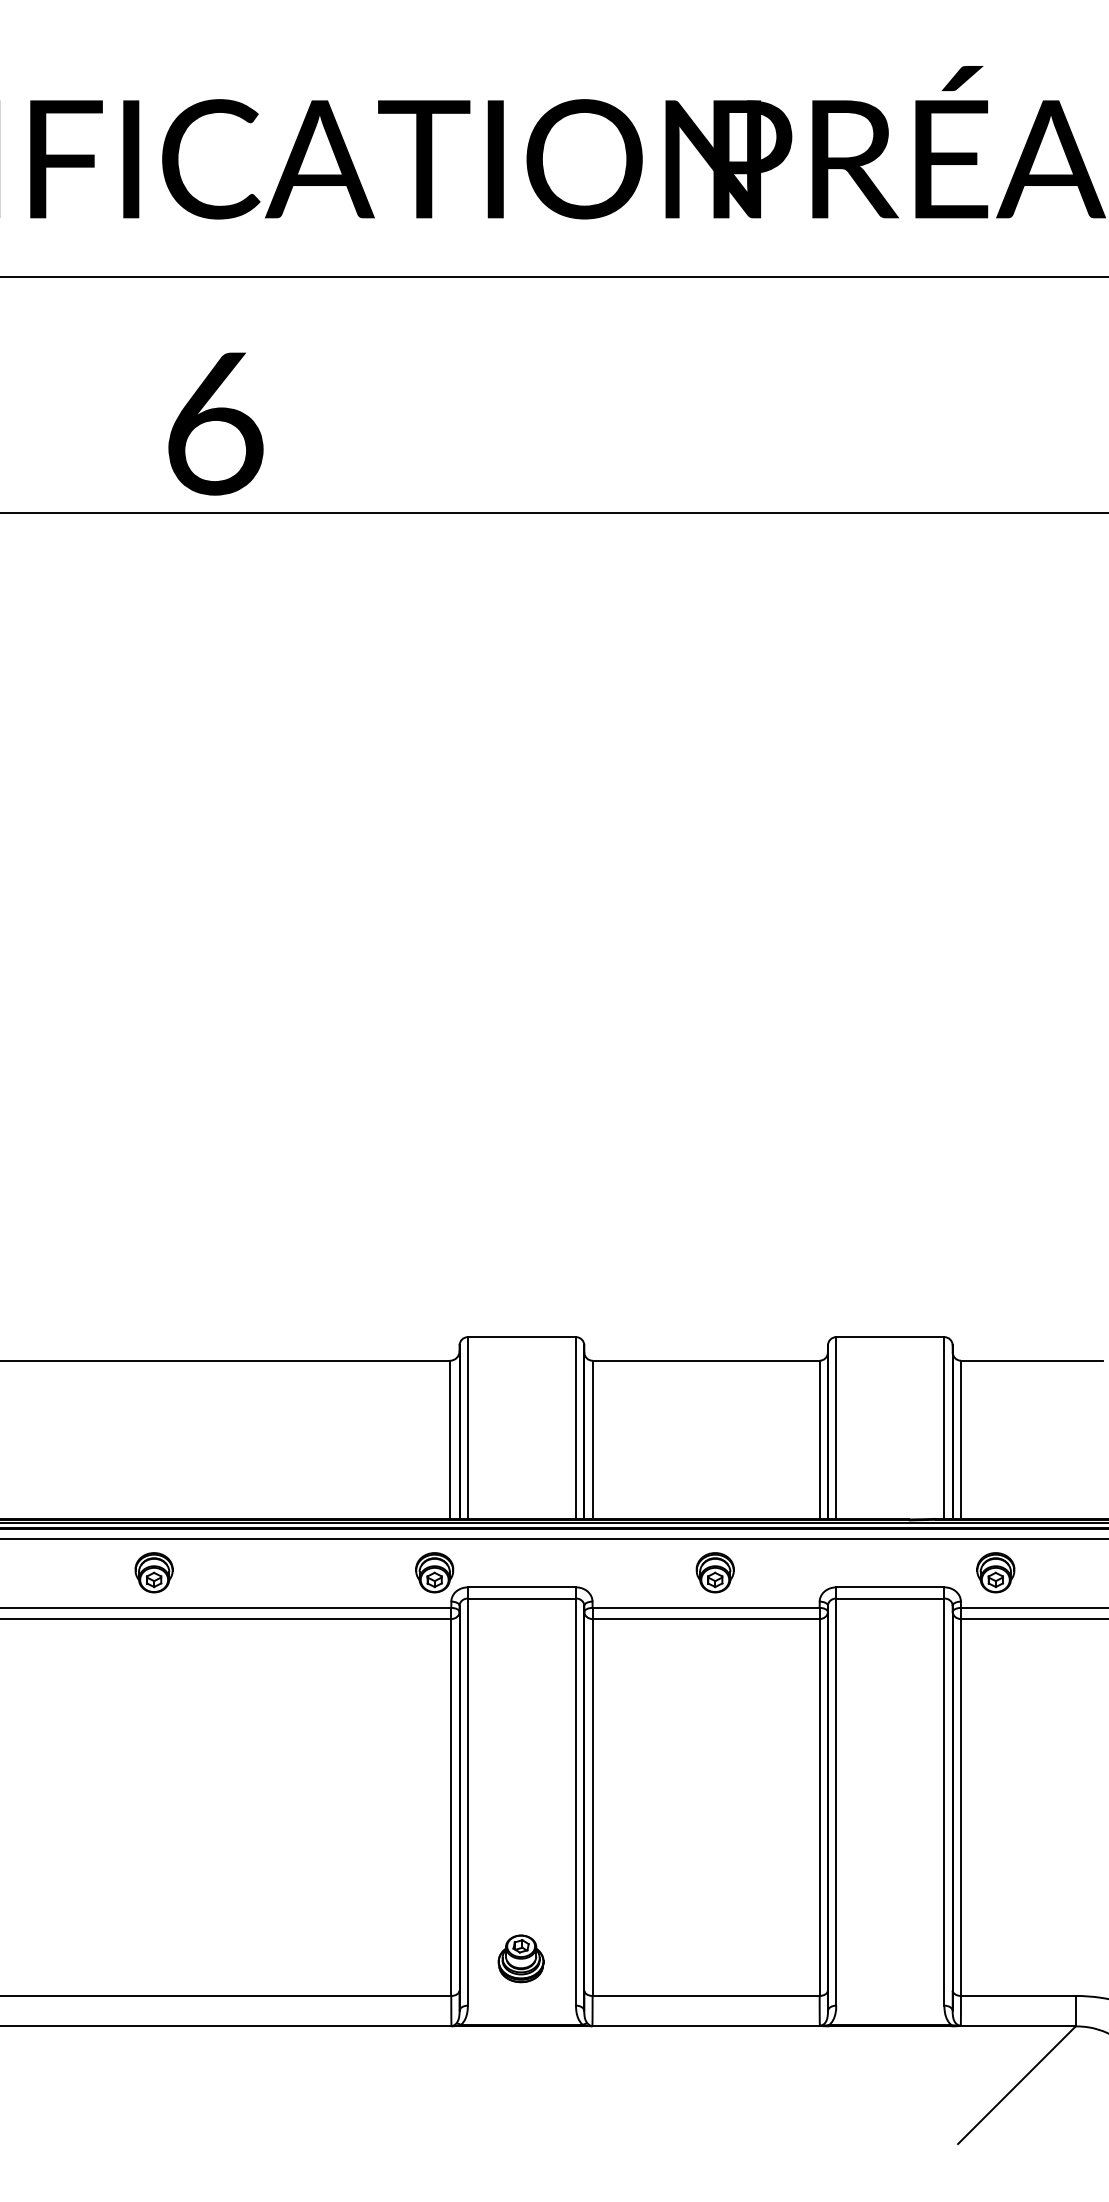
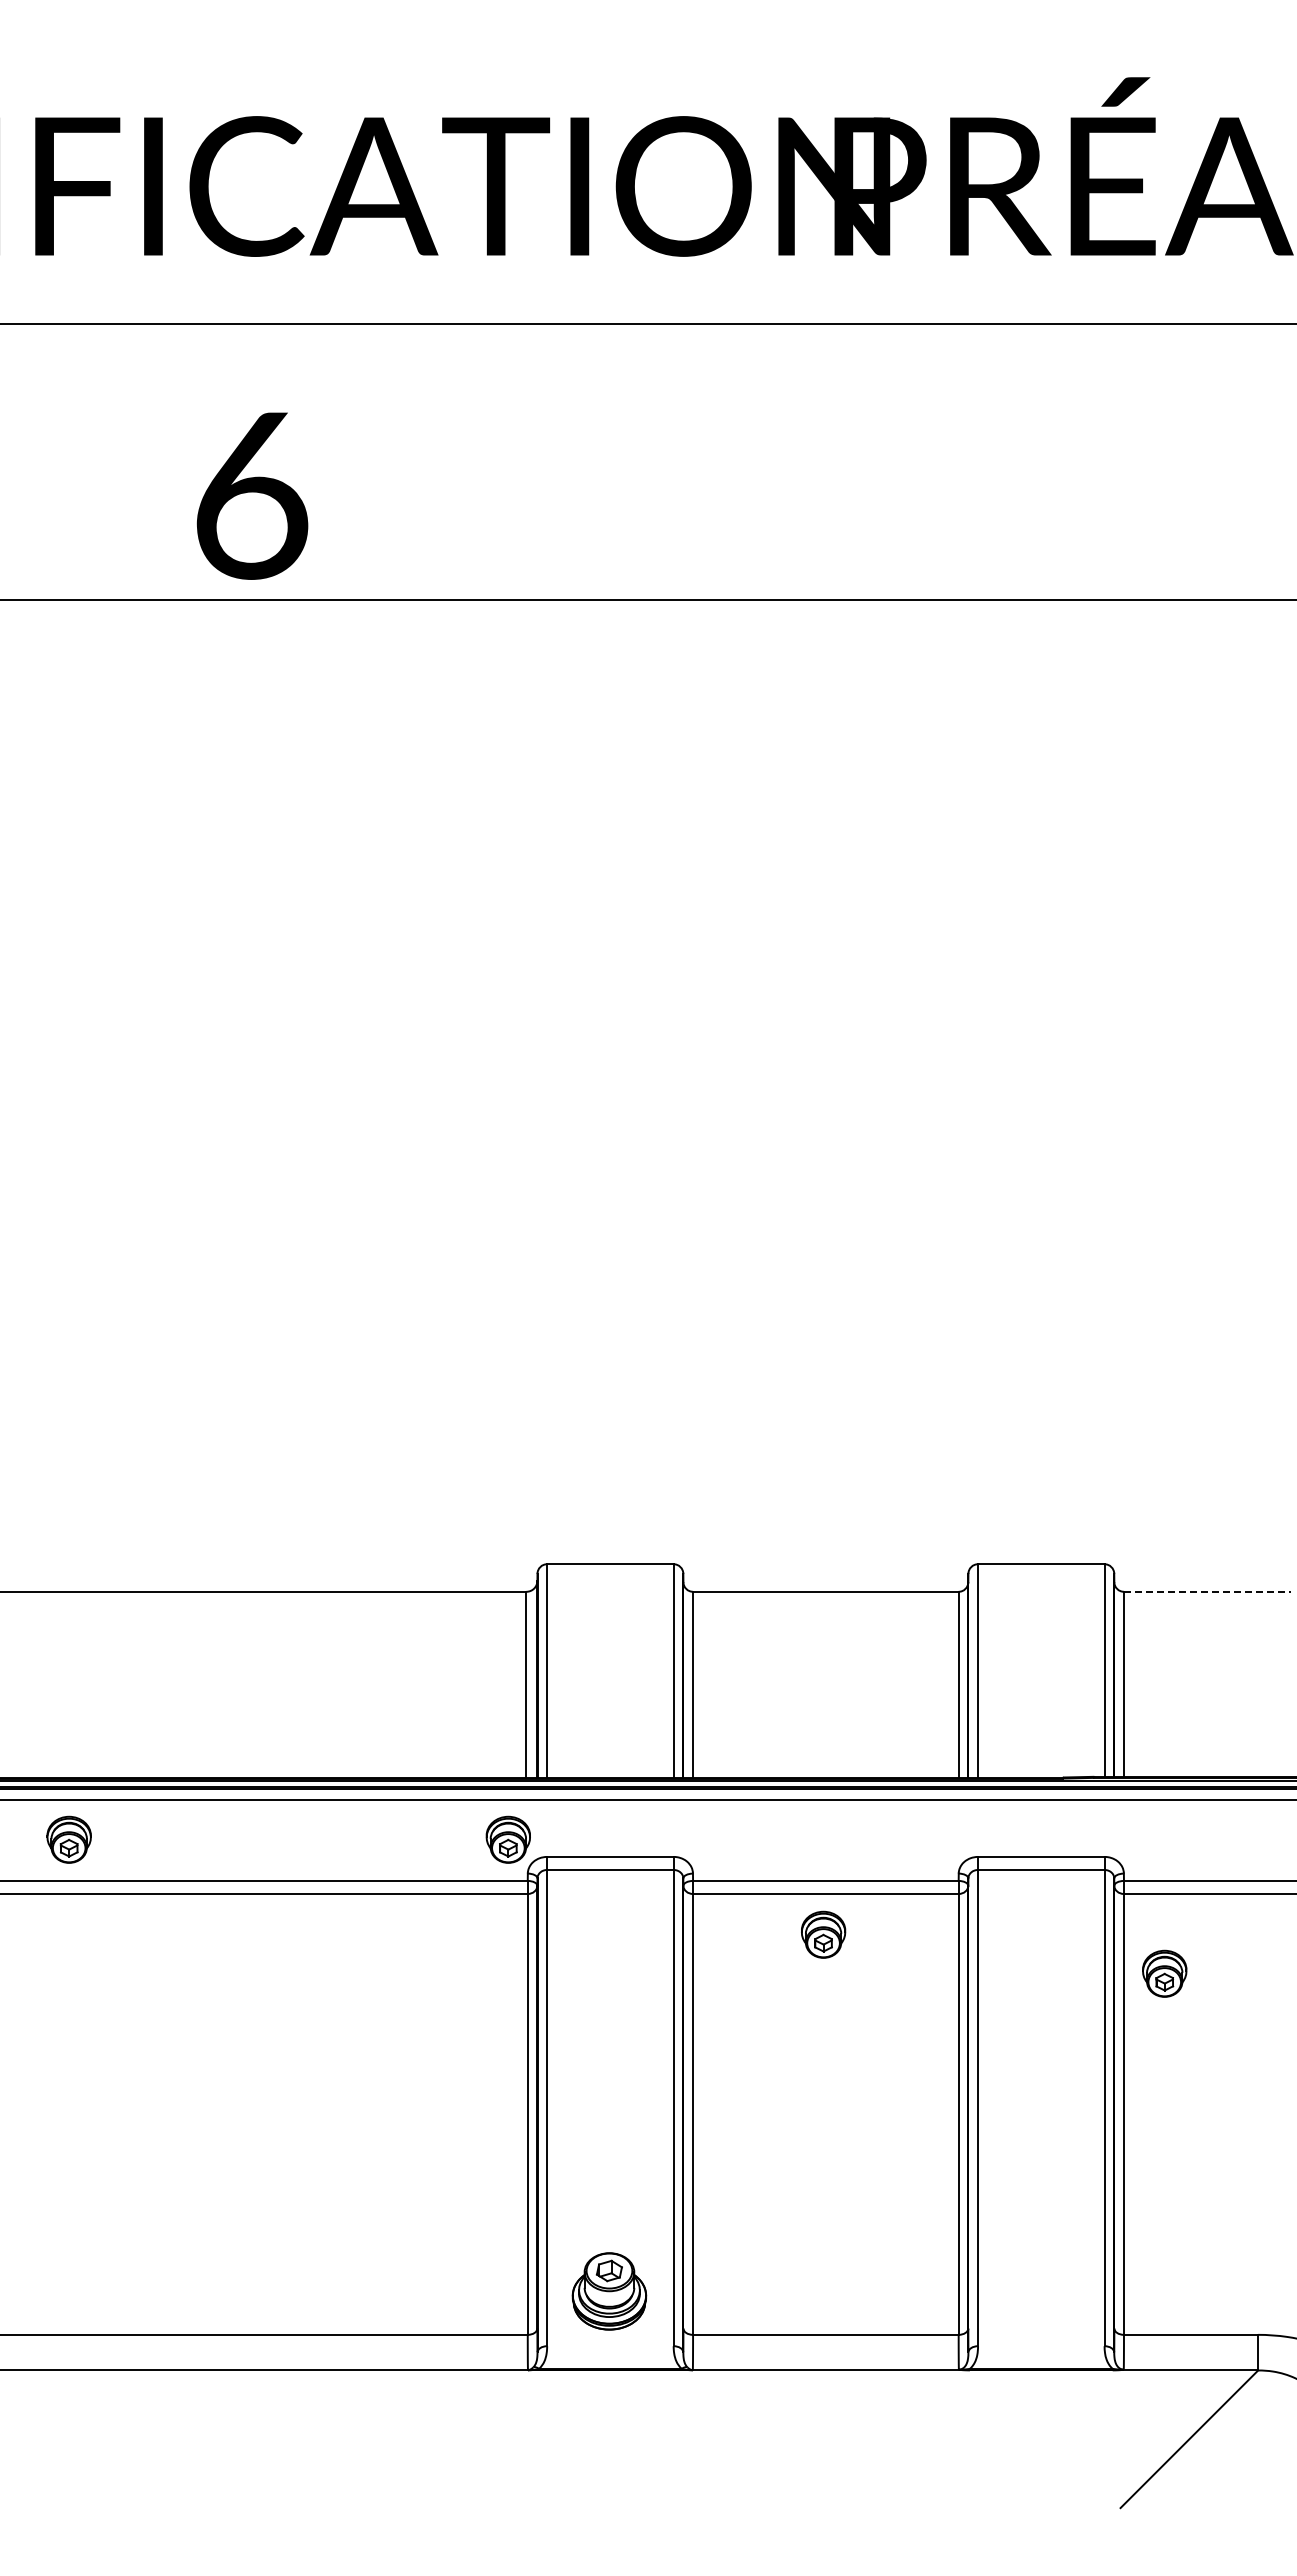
line: (1032, 1360) -> (1207, 1591), solid -> dashed
part: (153, 1572) -> (68, 1839), moved
part: (715, 1572) -> (823, 1934), moved
part: (995, 1572) -> (1164, 1973), moved
part: (521, 1958) -> (609, 2291), size x1.4

